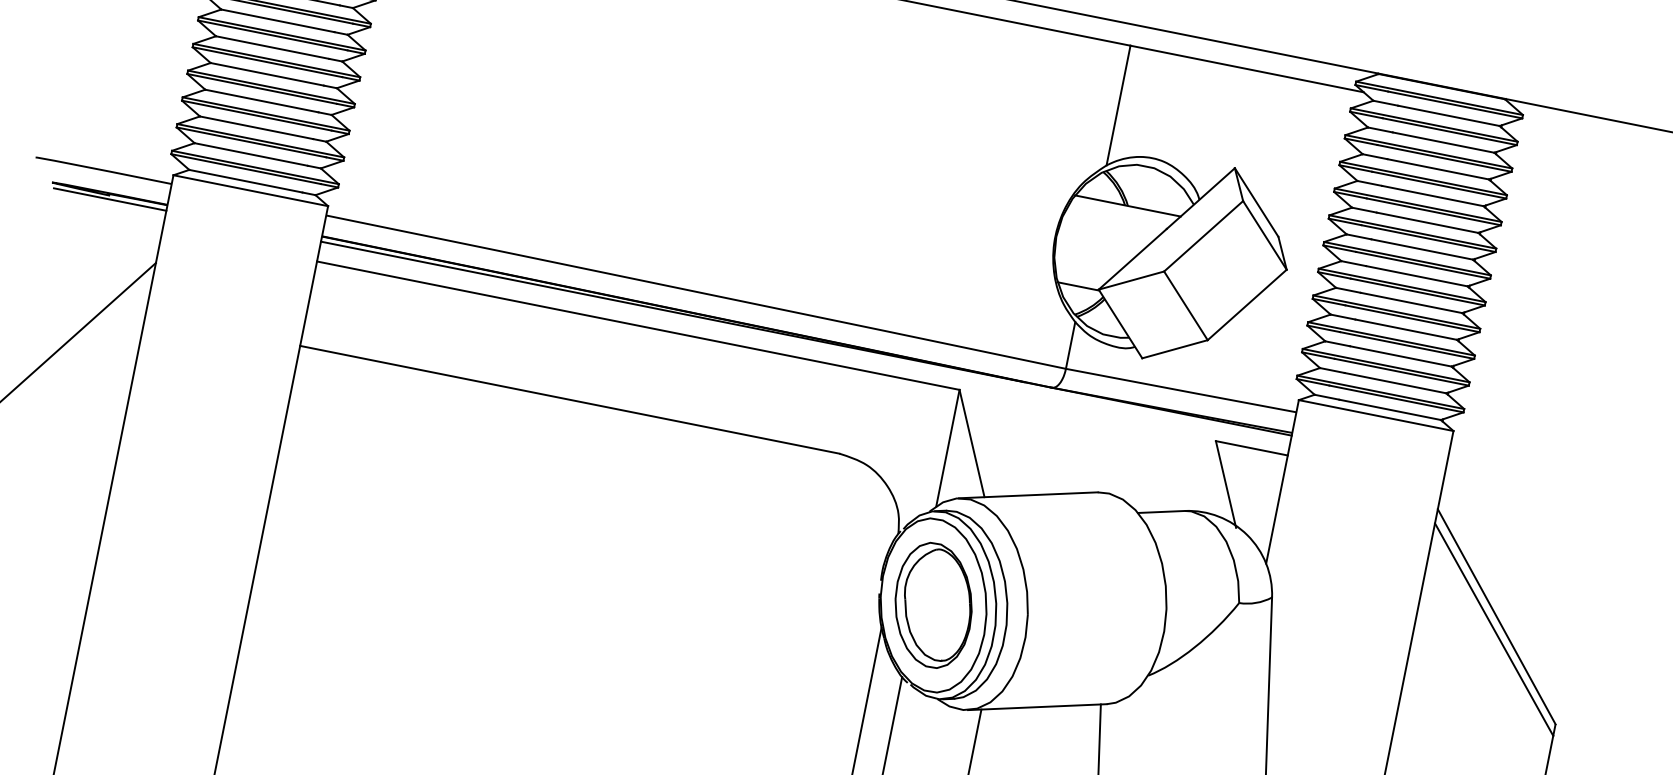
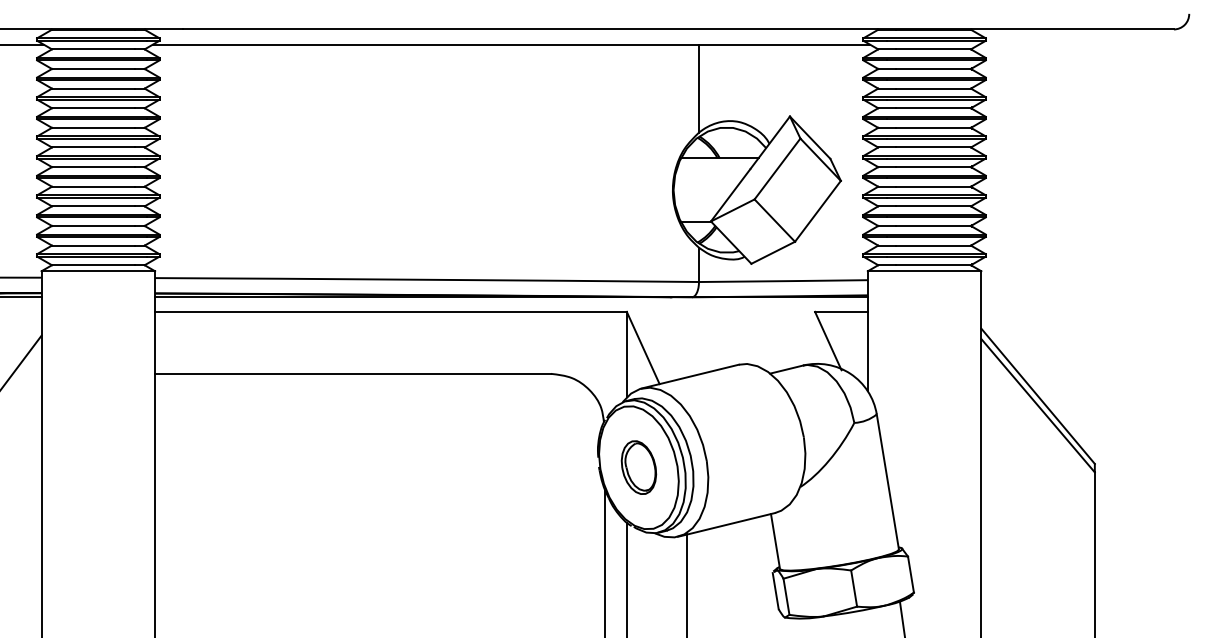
part: (933, 605) -> (638, 467), size x0.6

